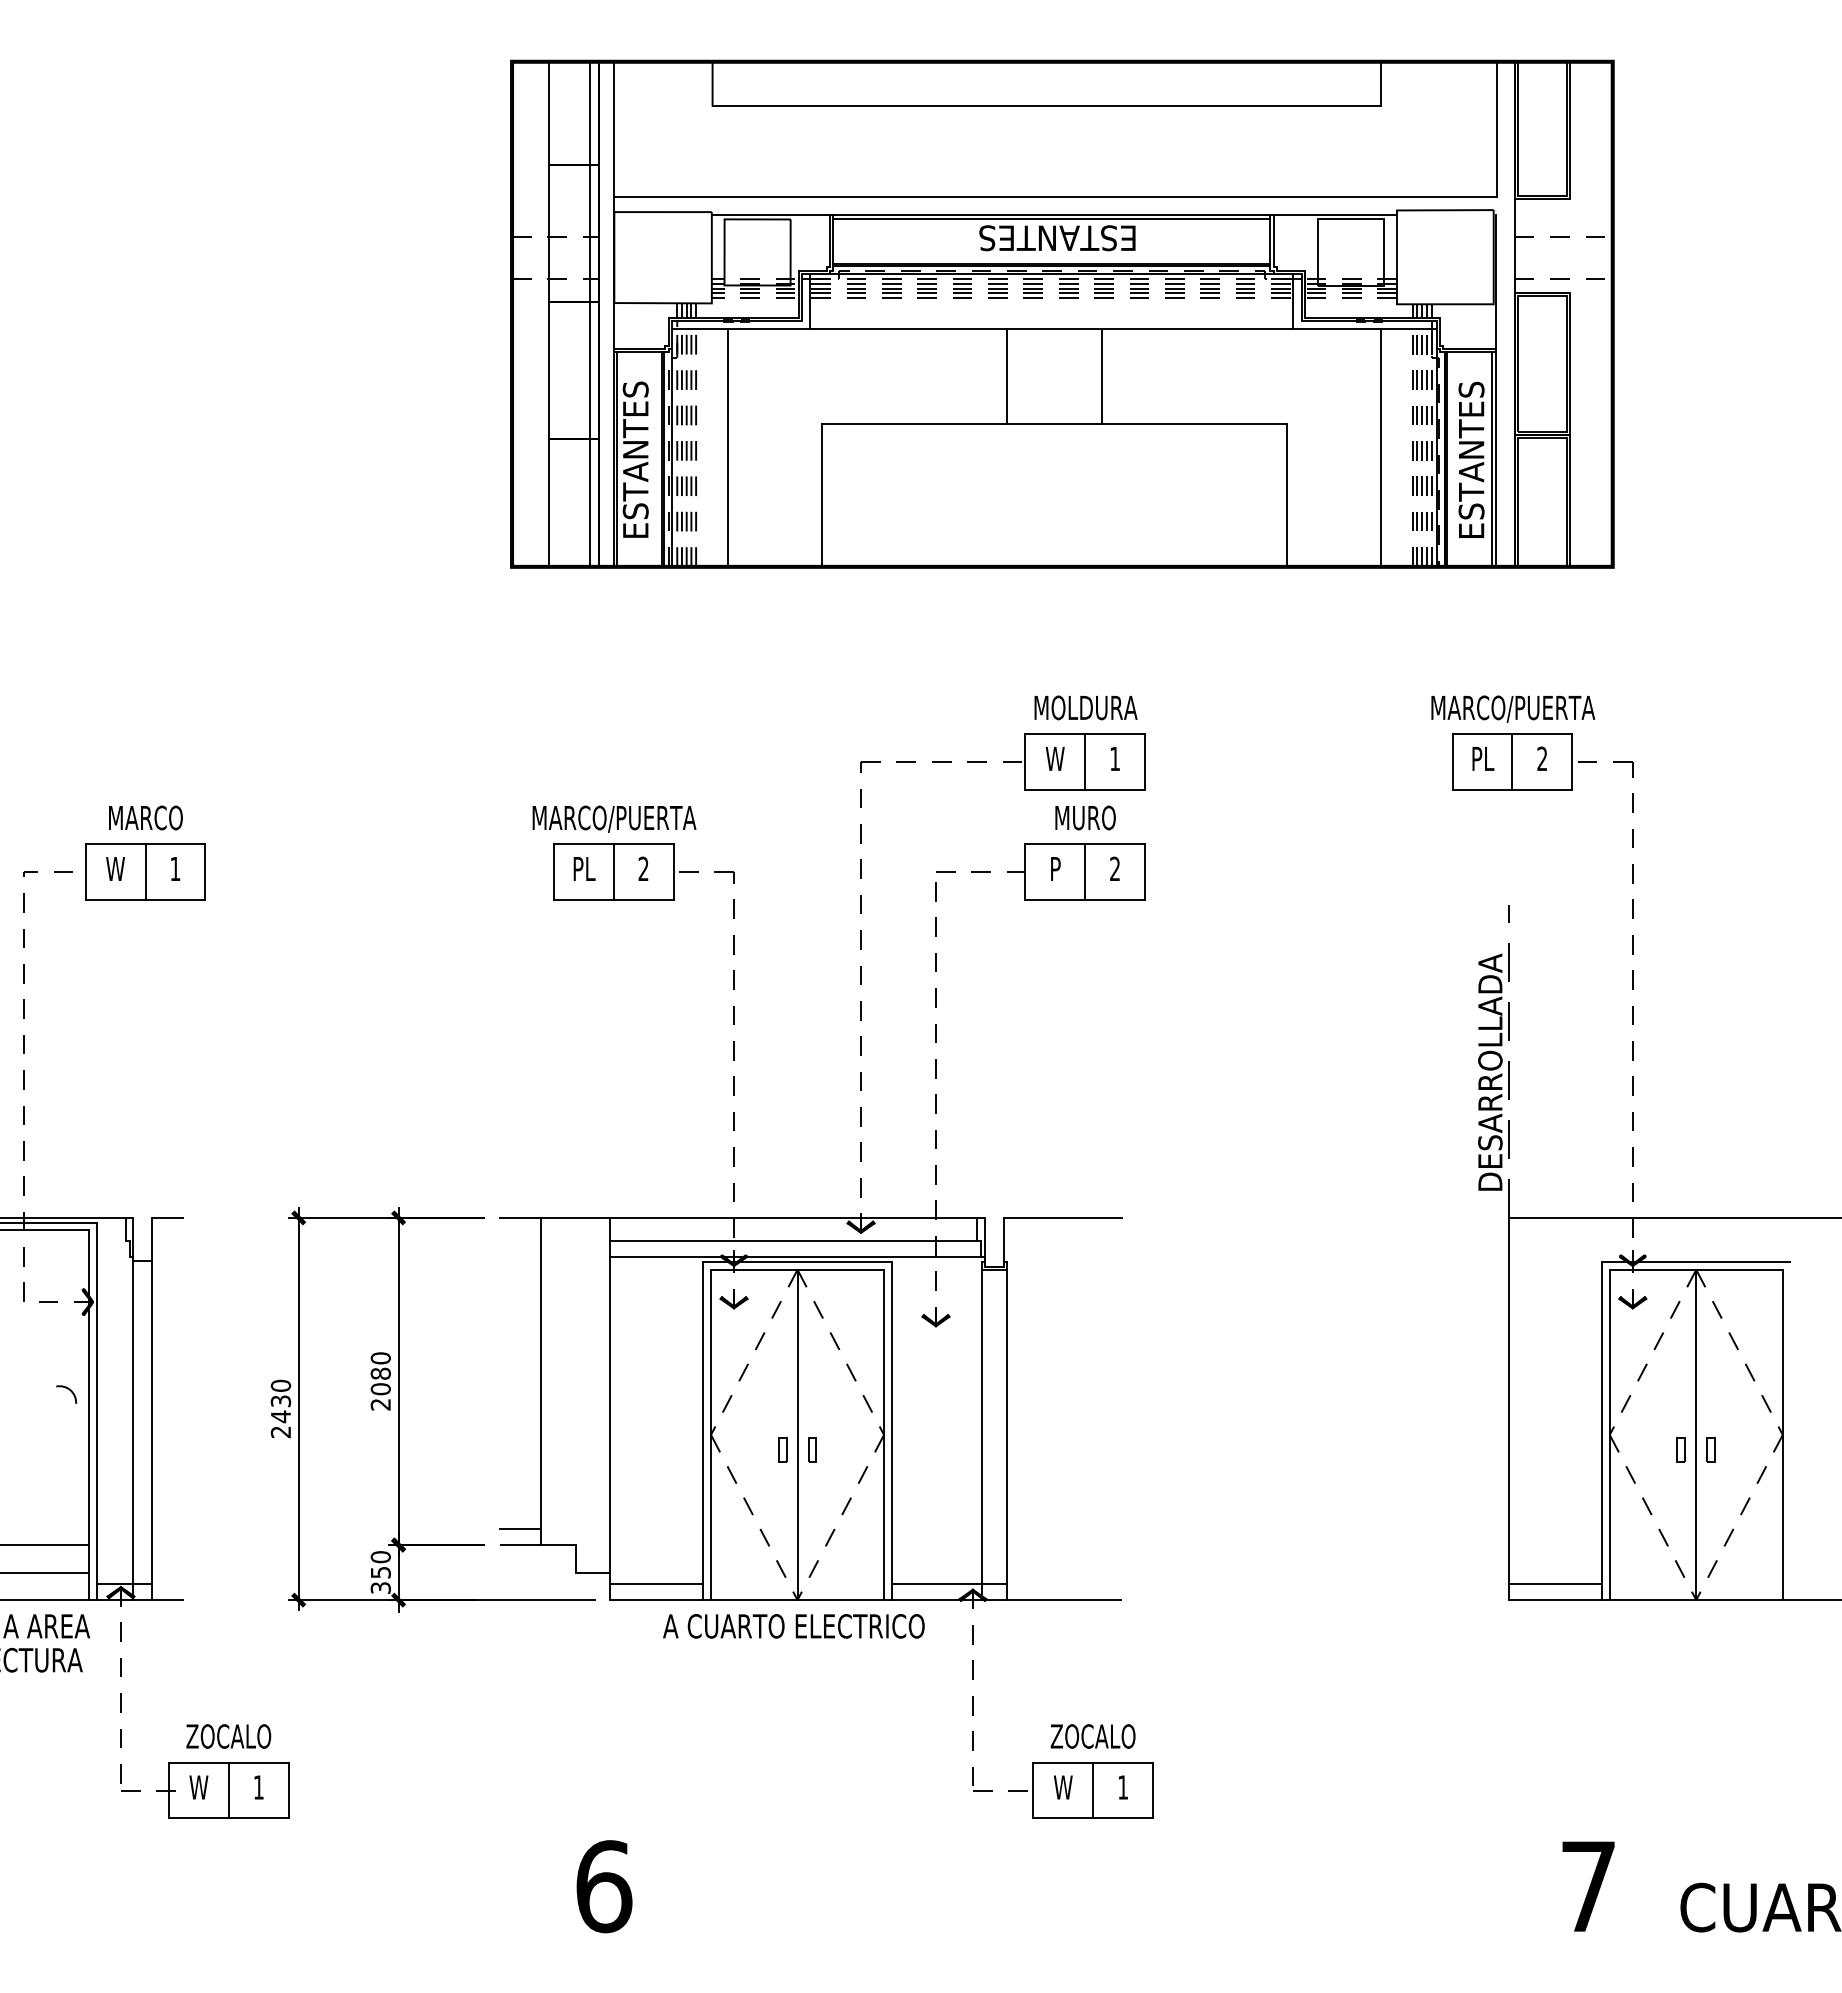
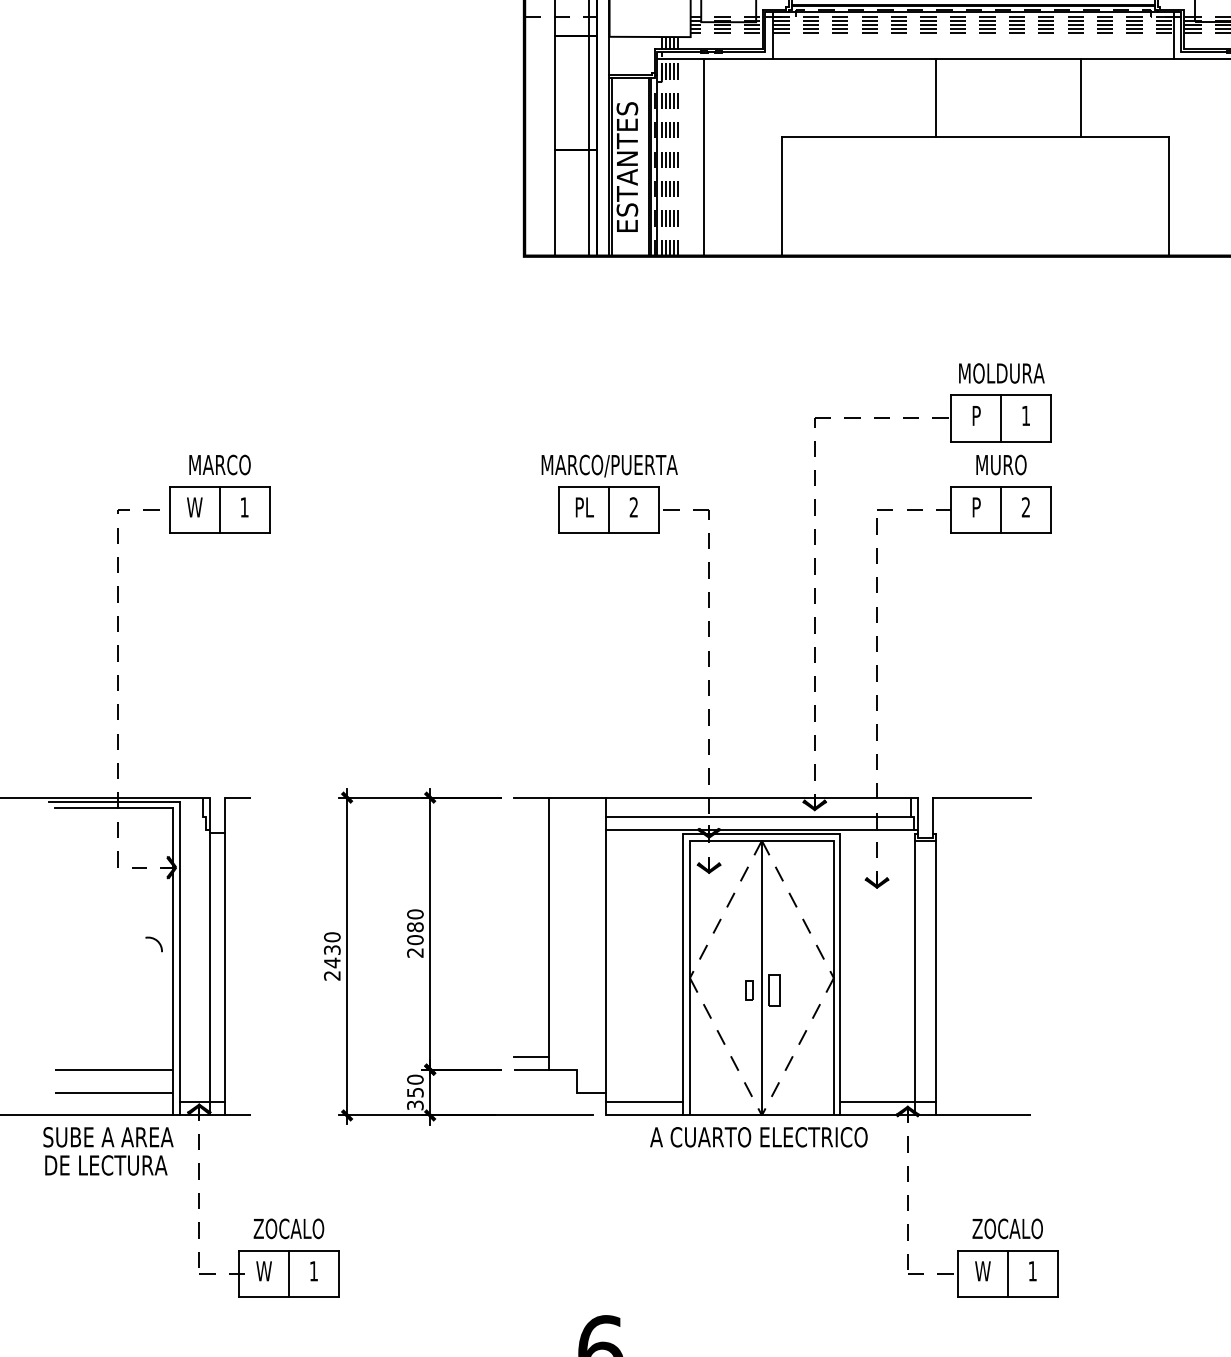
line: (1101, 376) -> (1081, 97), moved
text: (1054, 758) -> (975, 415), W -> P
part: (812, 1449) -> (774, 990), size x1.6

